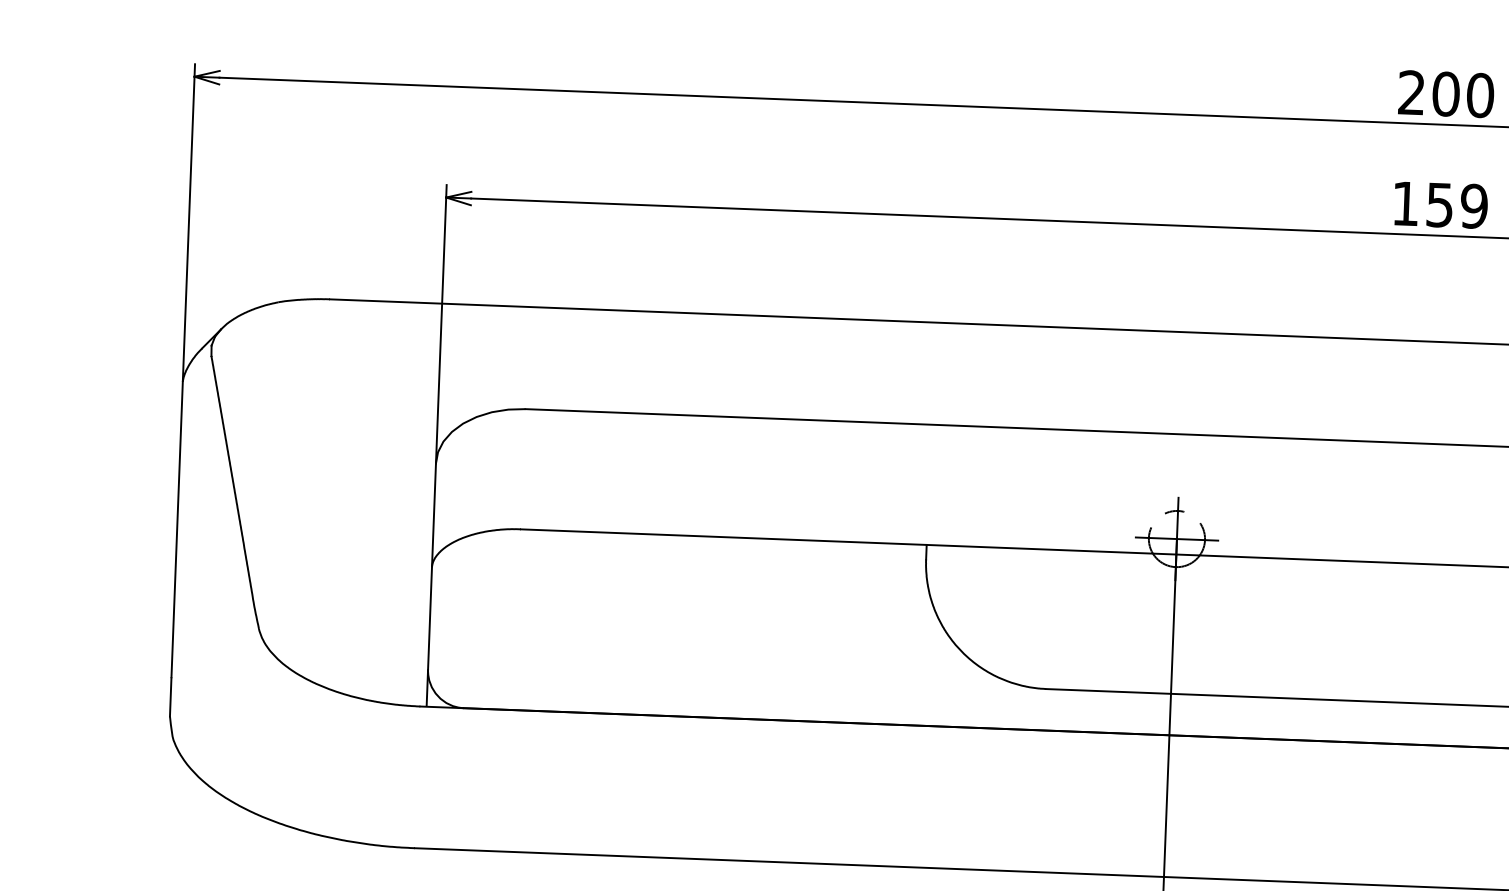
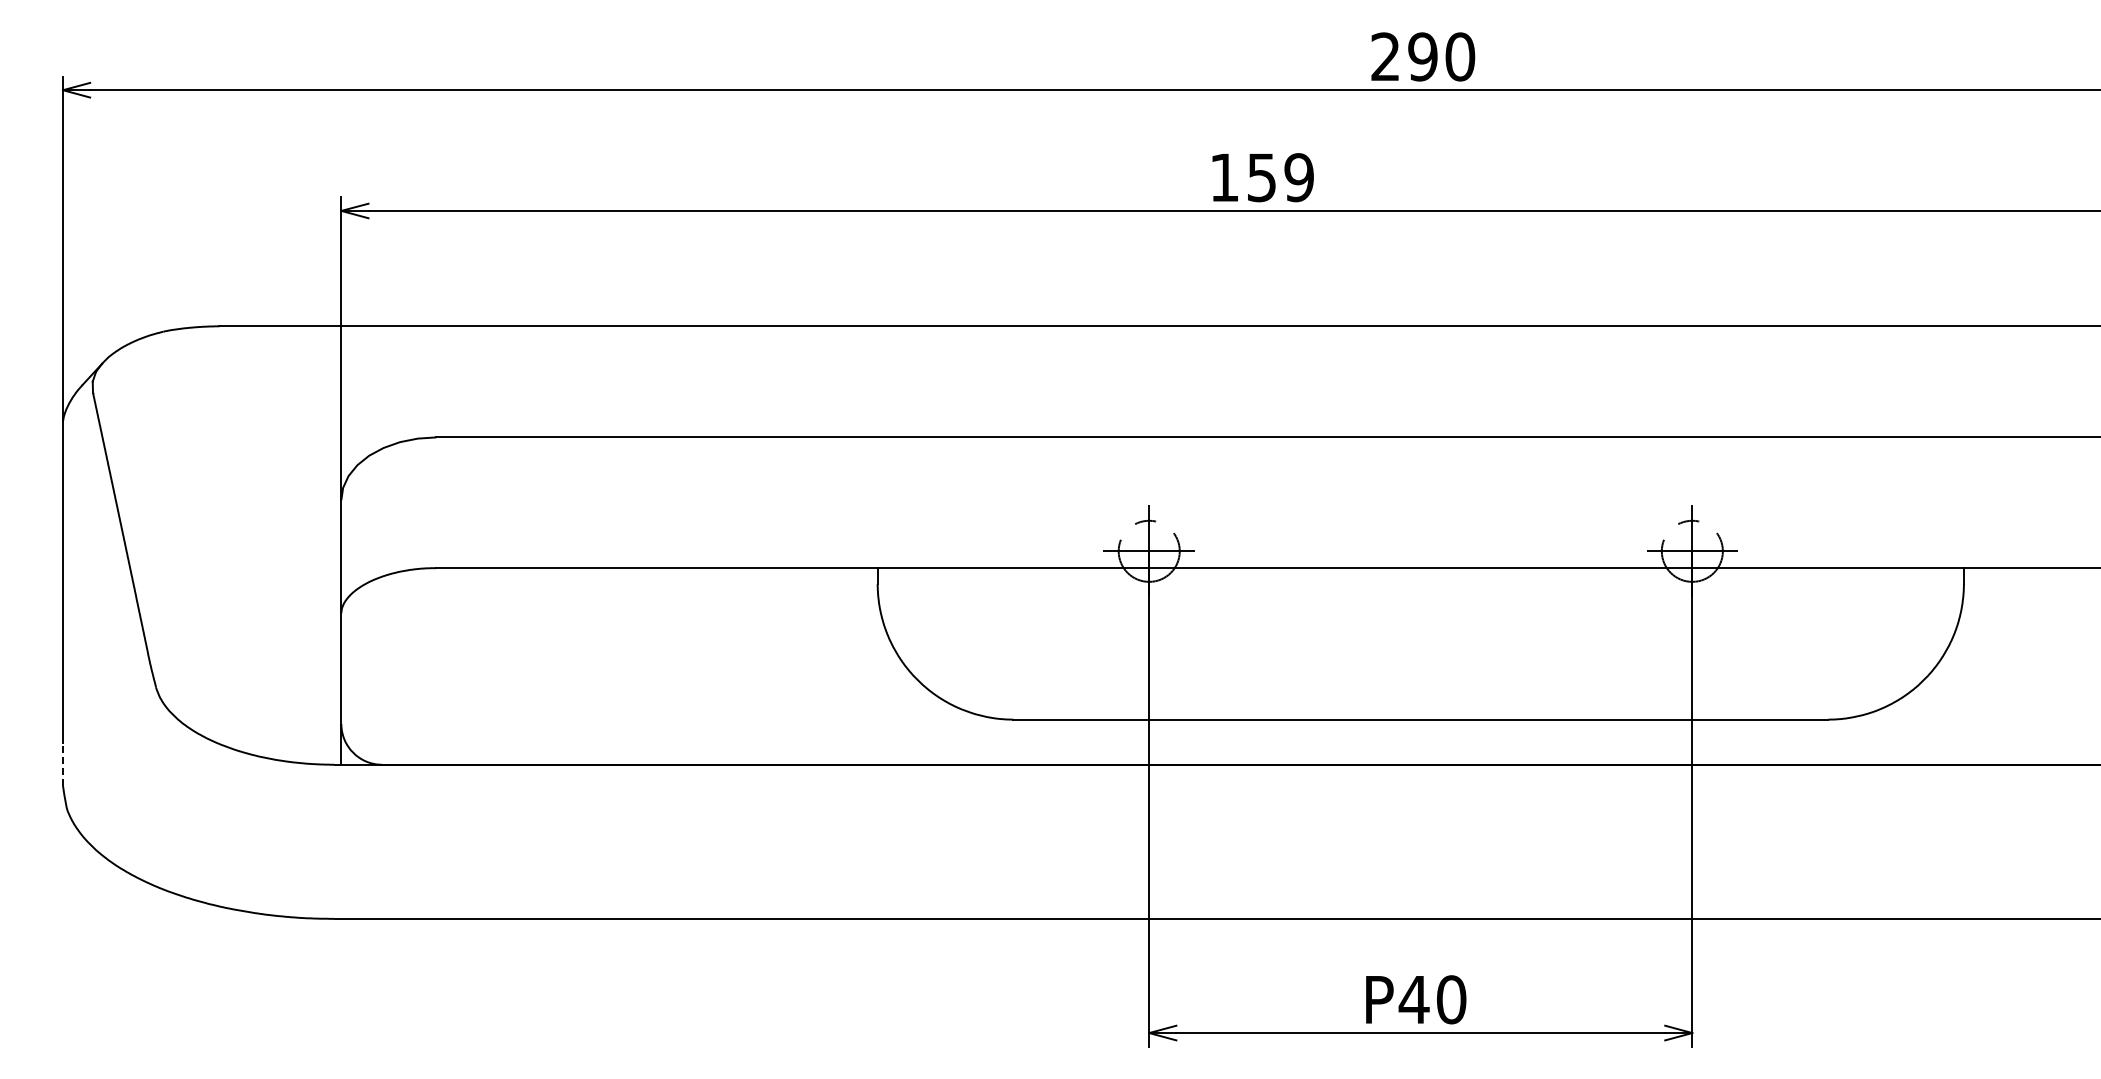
text: (1445, 93) -> (1422, 56), 200 -> 290
text: (1440, 204) -> (1262, 177), moved
line: (171, 697) -> (63, 765), solid -> dashed

